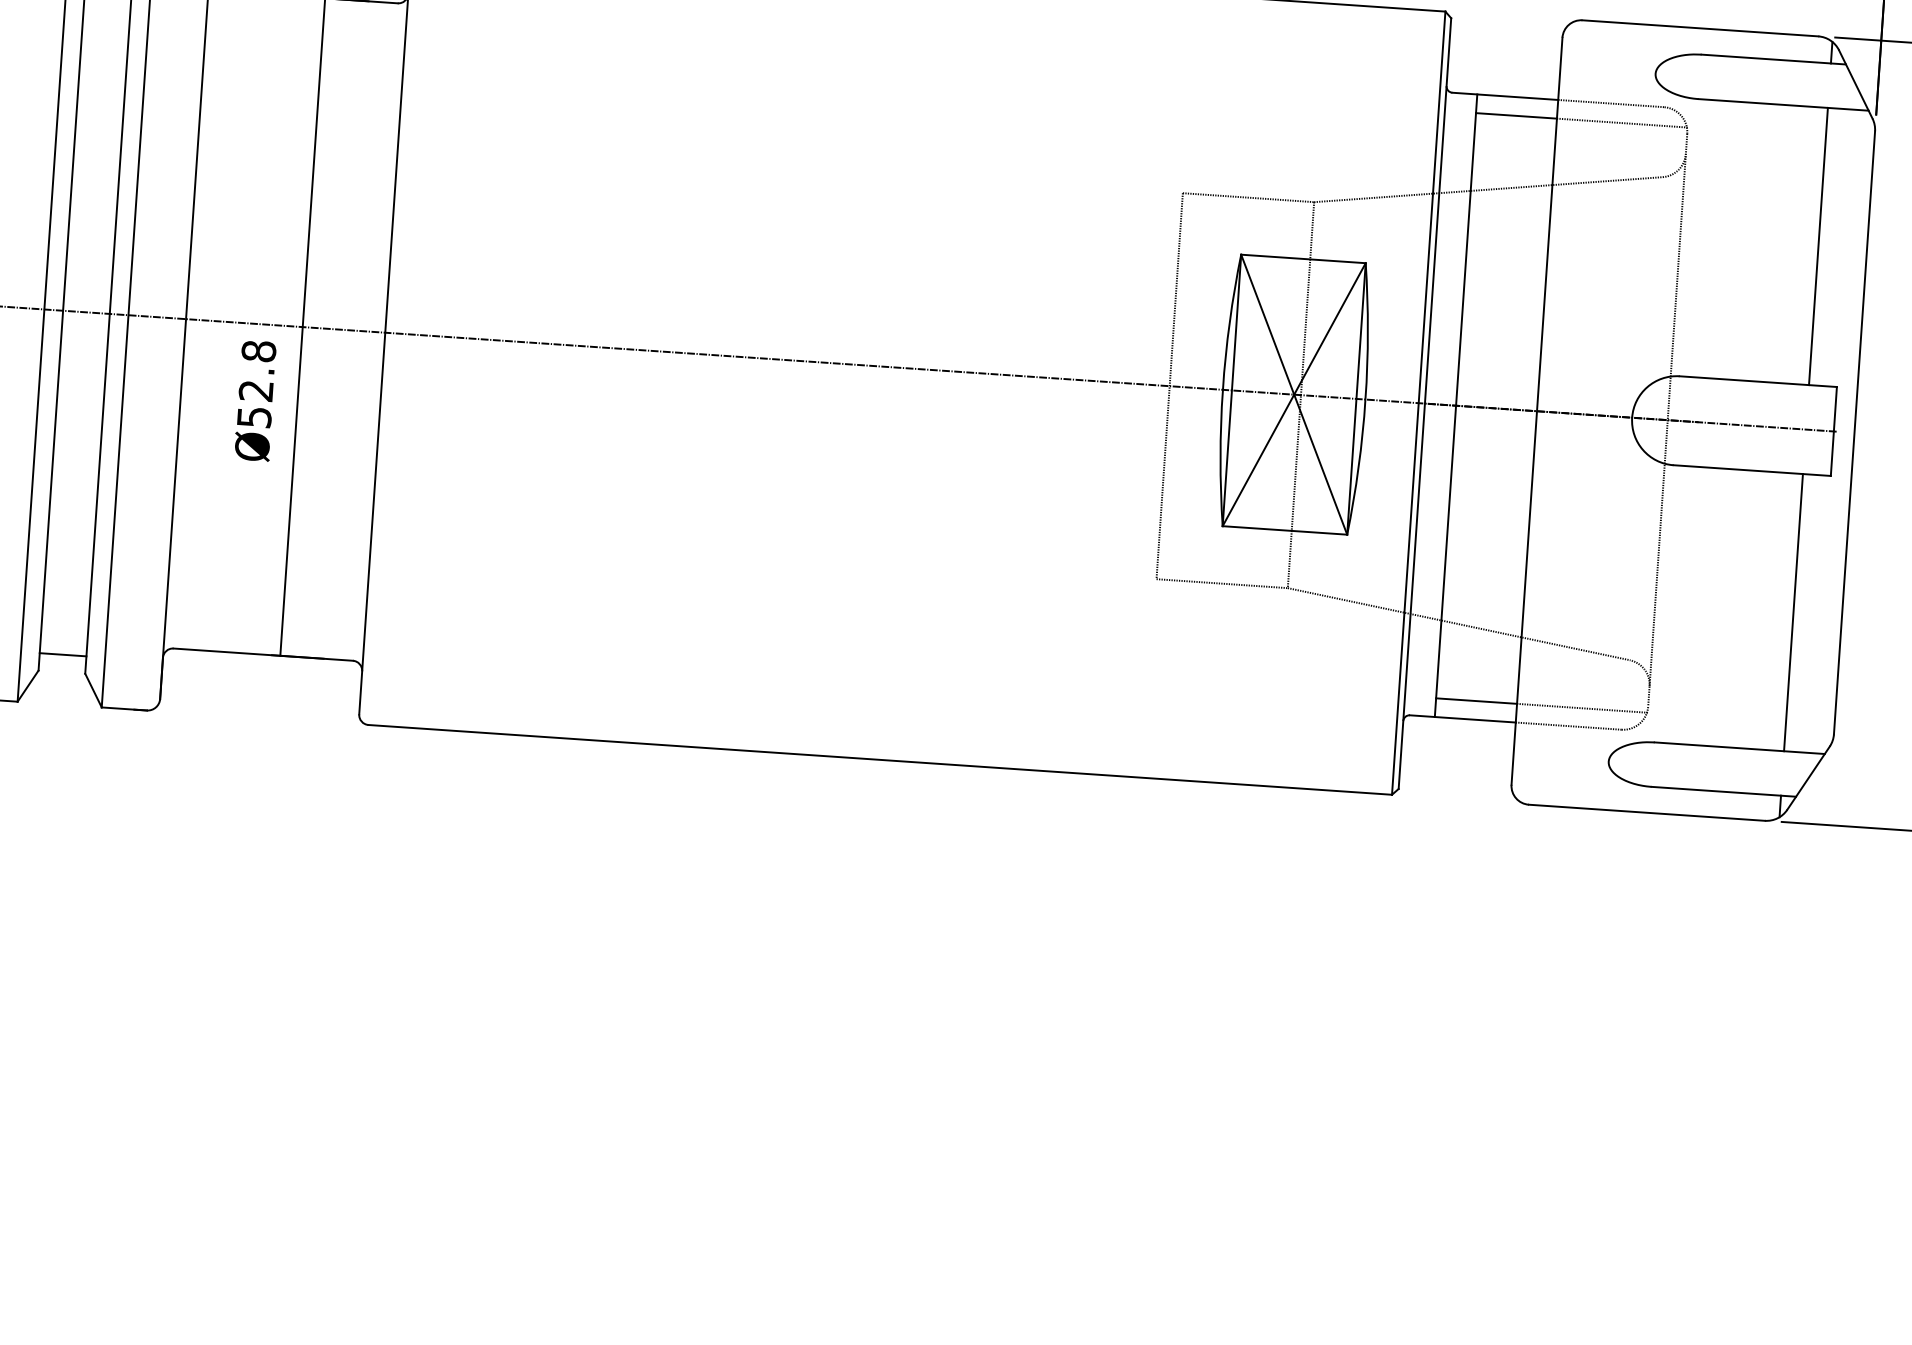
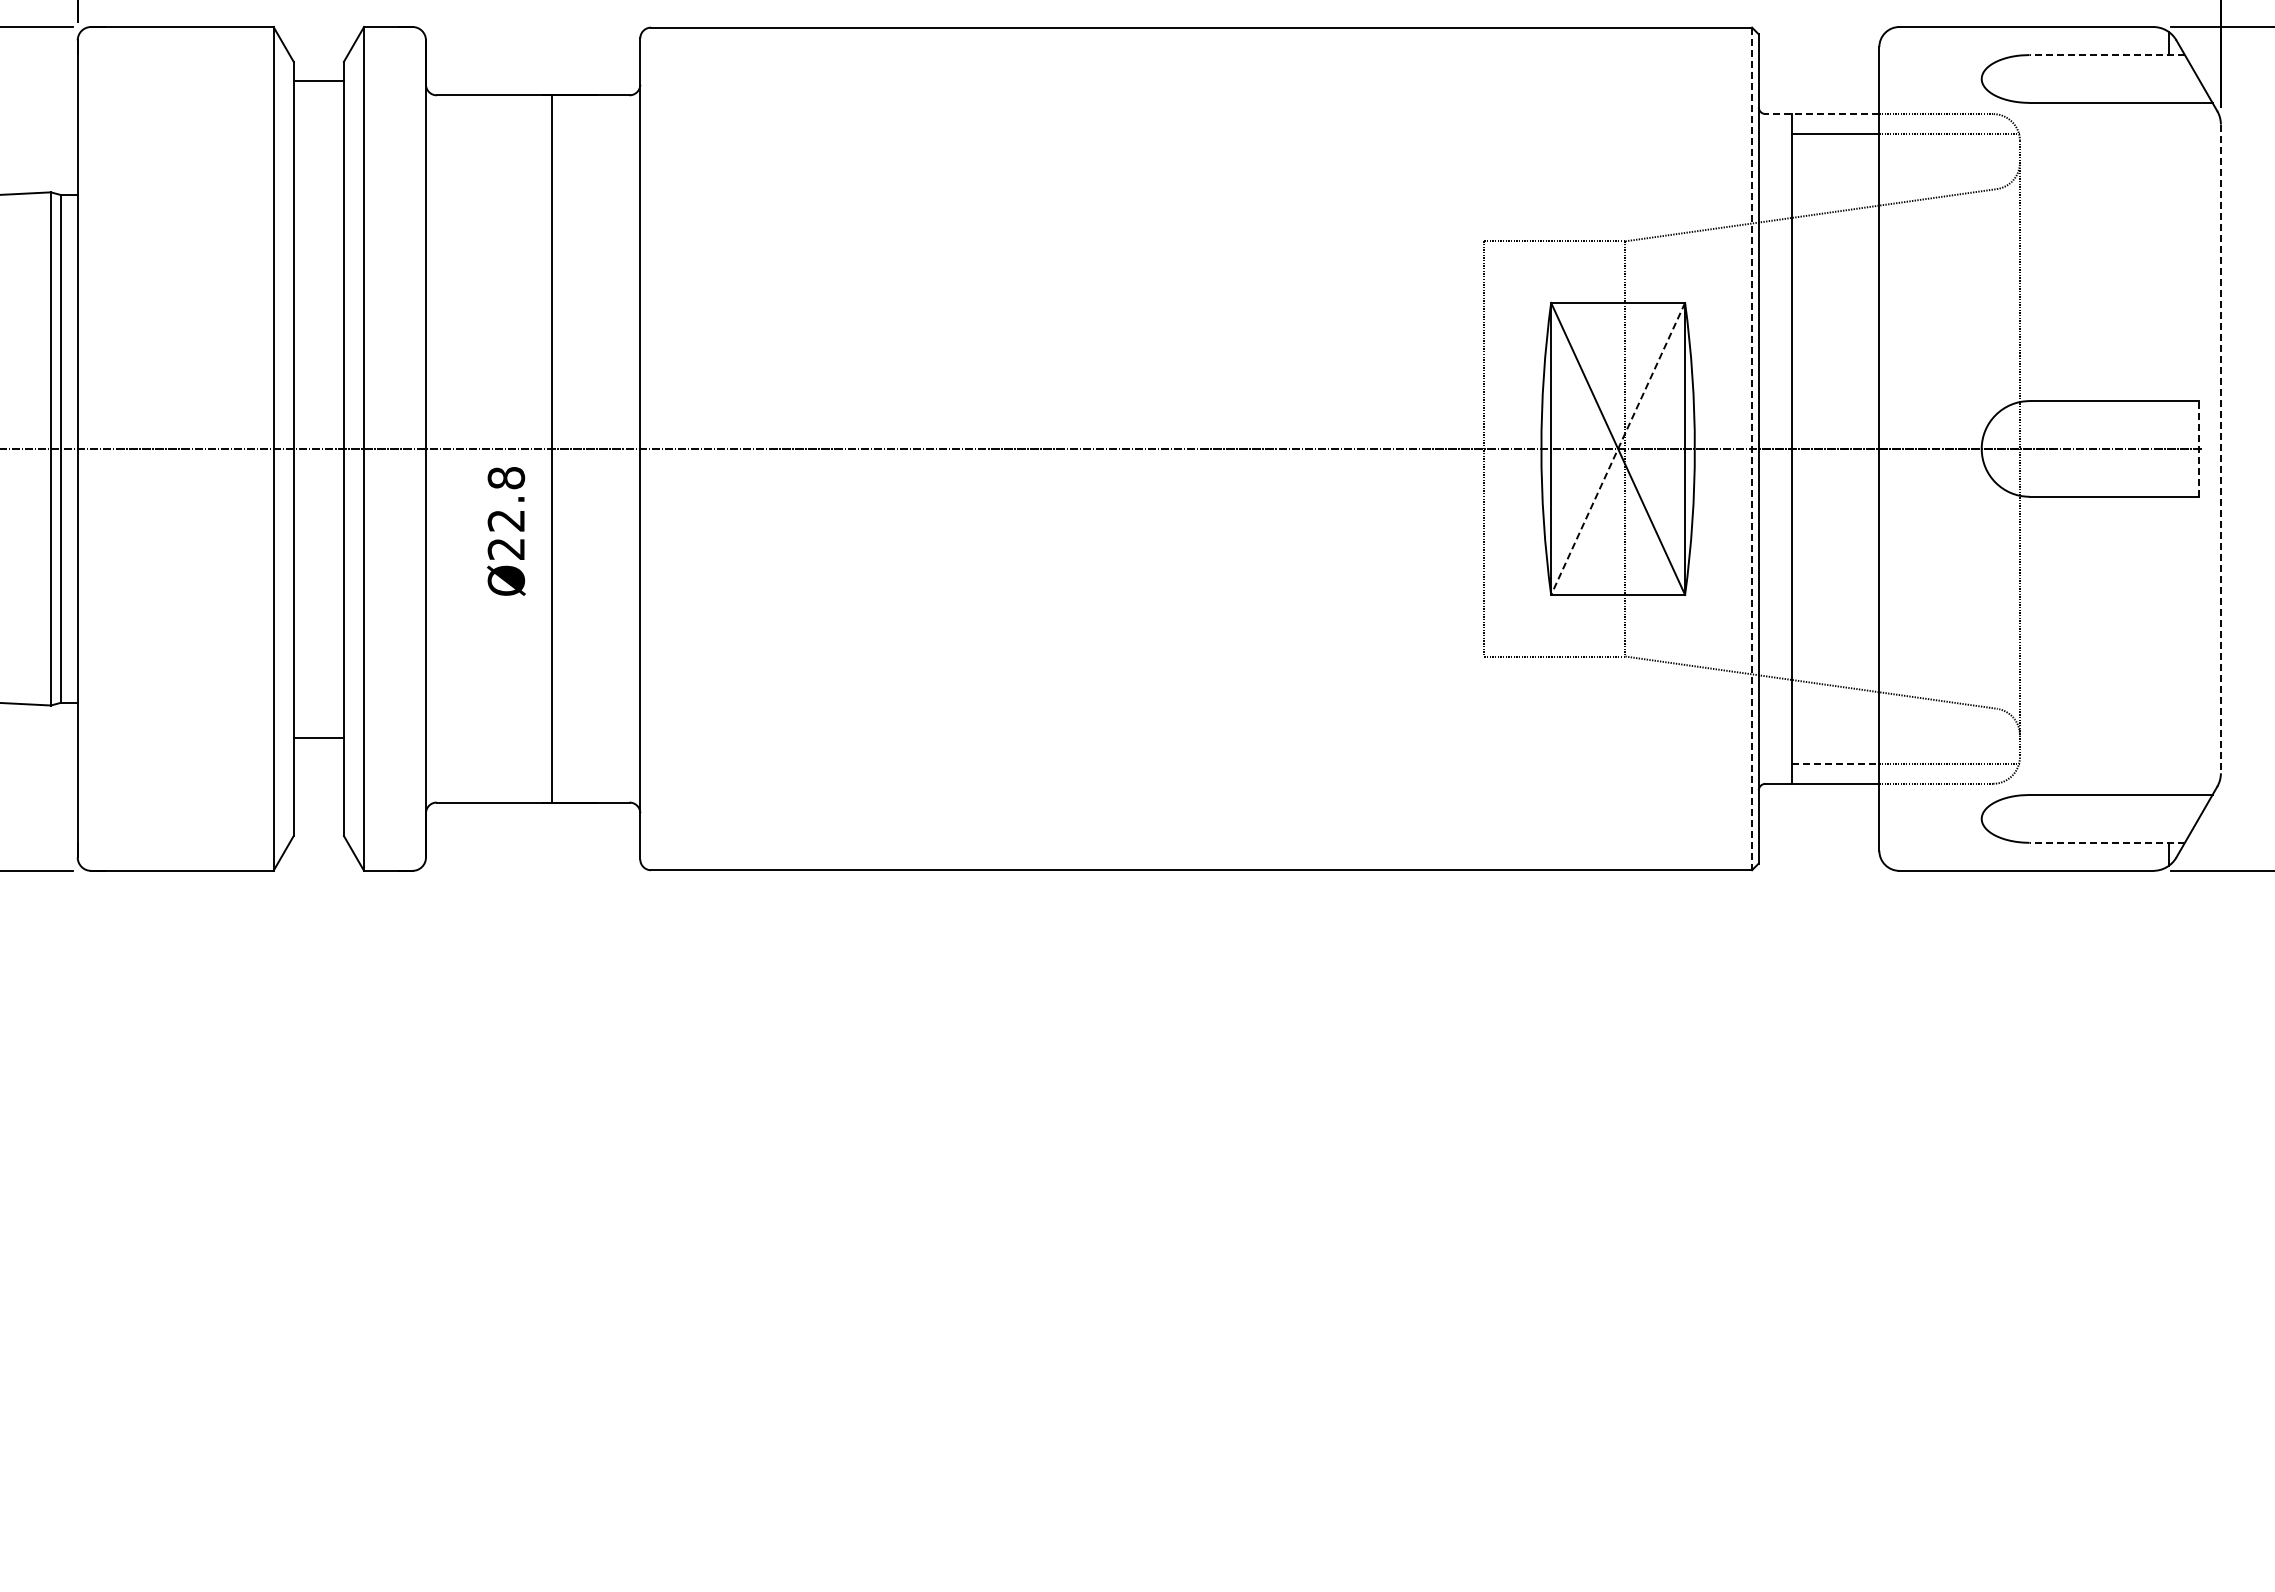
line: (1774, 59) -> (2107, 55), solid -> dashed
line: (1505, 96) -> (1822, 114), solid -> dashed
line: (1818, 246) -> (2168, 251), removed
line: (1294, 394) -> (1618, 448), solid -> dashed
line: (1419, 403) -> (1752, 449), solid -> dashed
text: (254, 416) -> (506, 548), Ø52.8 -> Ø22.8
line: (1833, 431) -> (2198, 448), solid -> dashed
line: (1854, 433) -> (2220, 449), solid -> dashed
line: (1793, 612) -> (2168, 645), removed
line: (62, 654) -> (318, 738), moved
line: (1476, 700) -> (1835, 763), solid -> dashed
line: (1724, 791) -> (2107, 842), solid -> dashed

